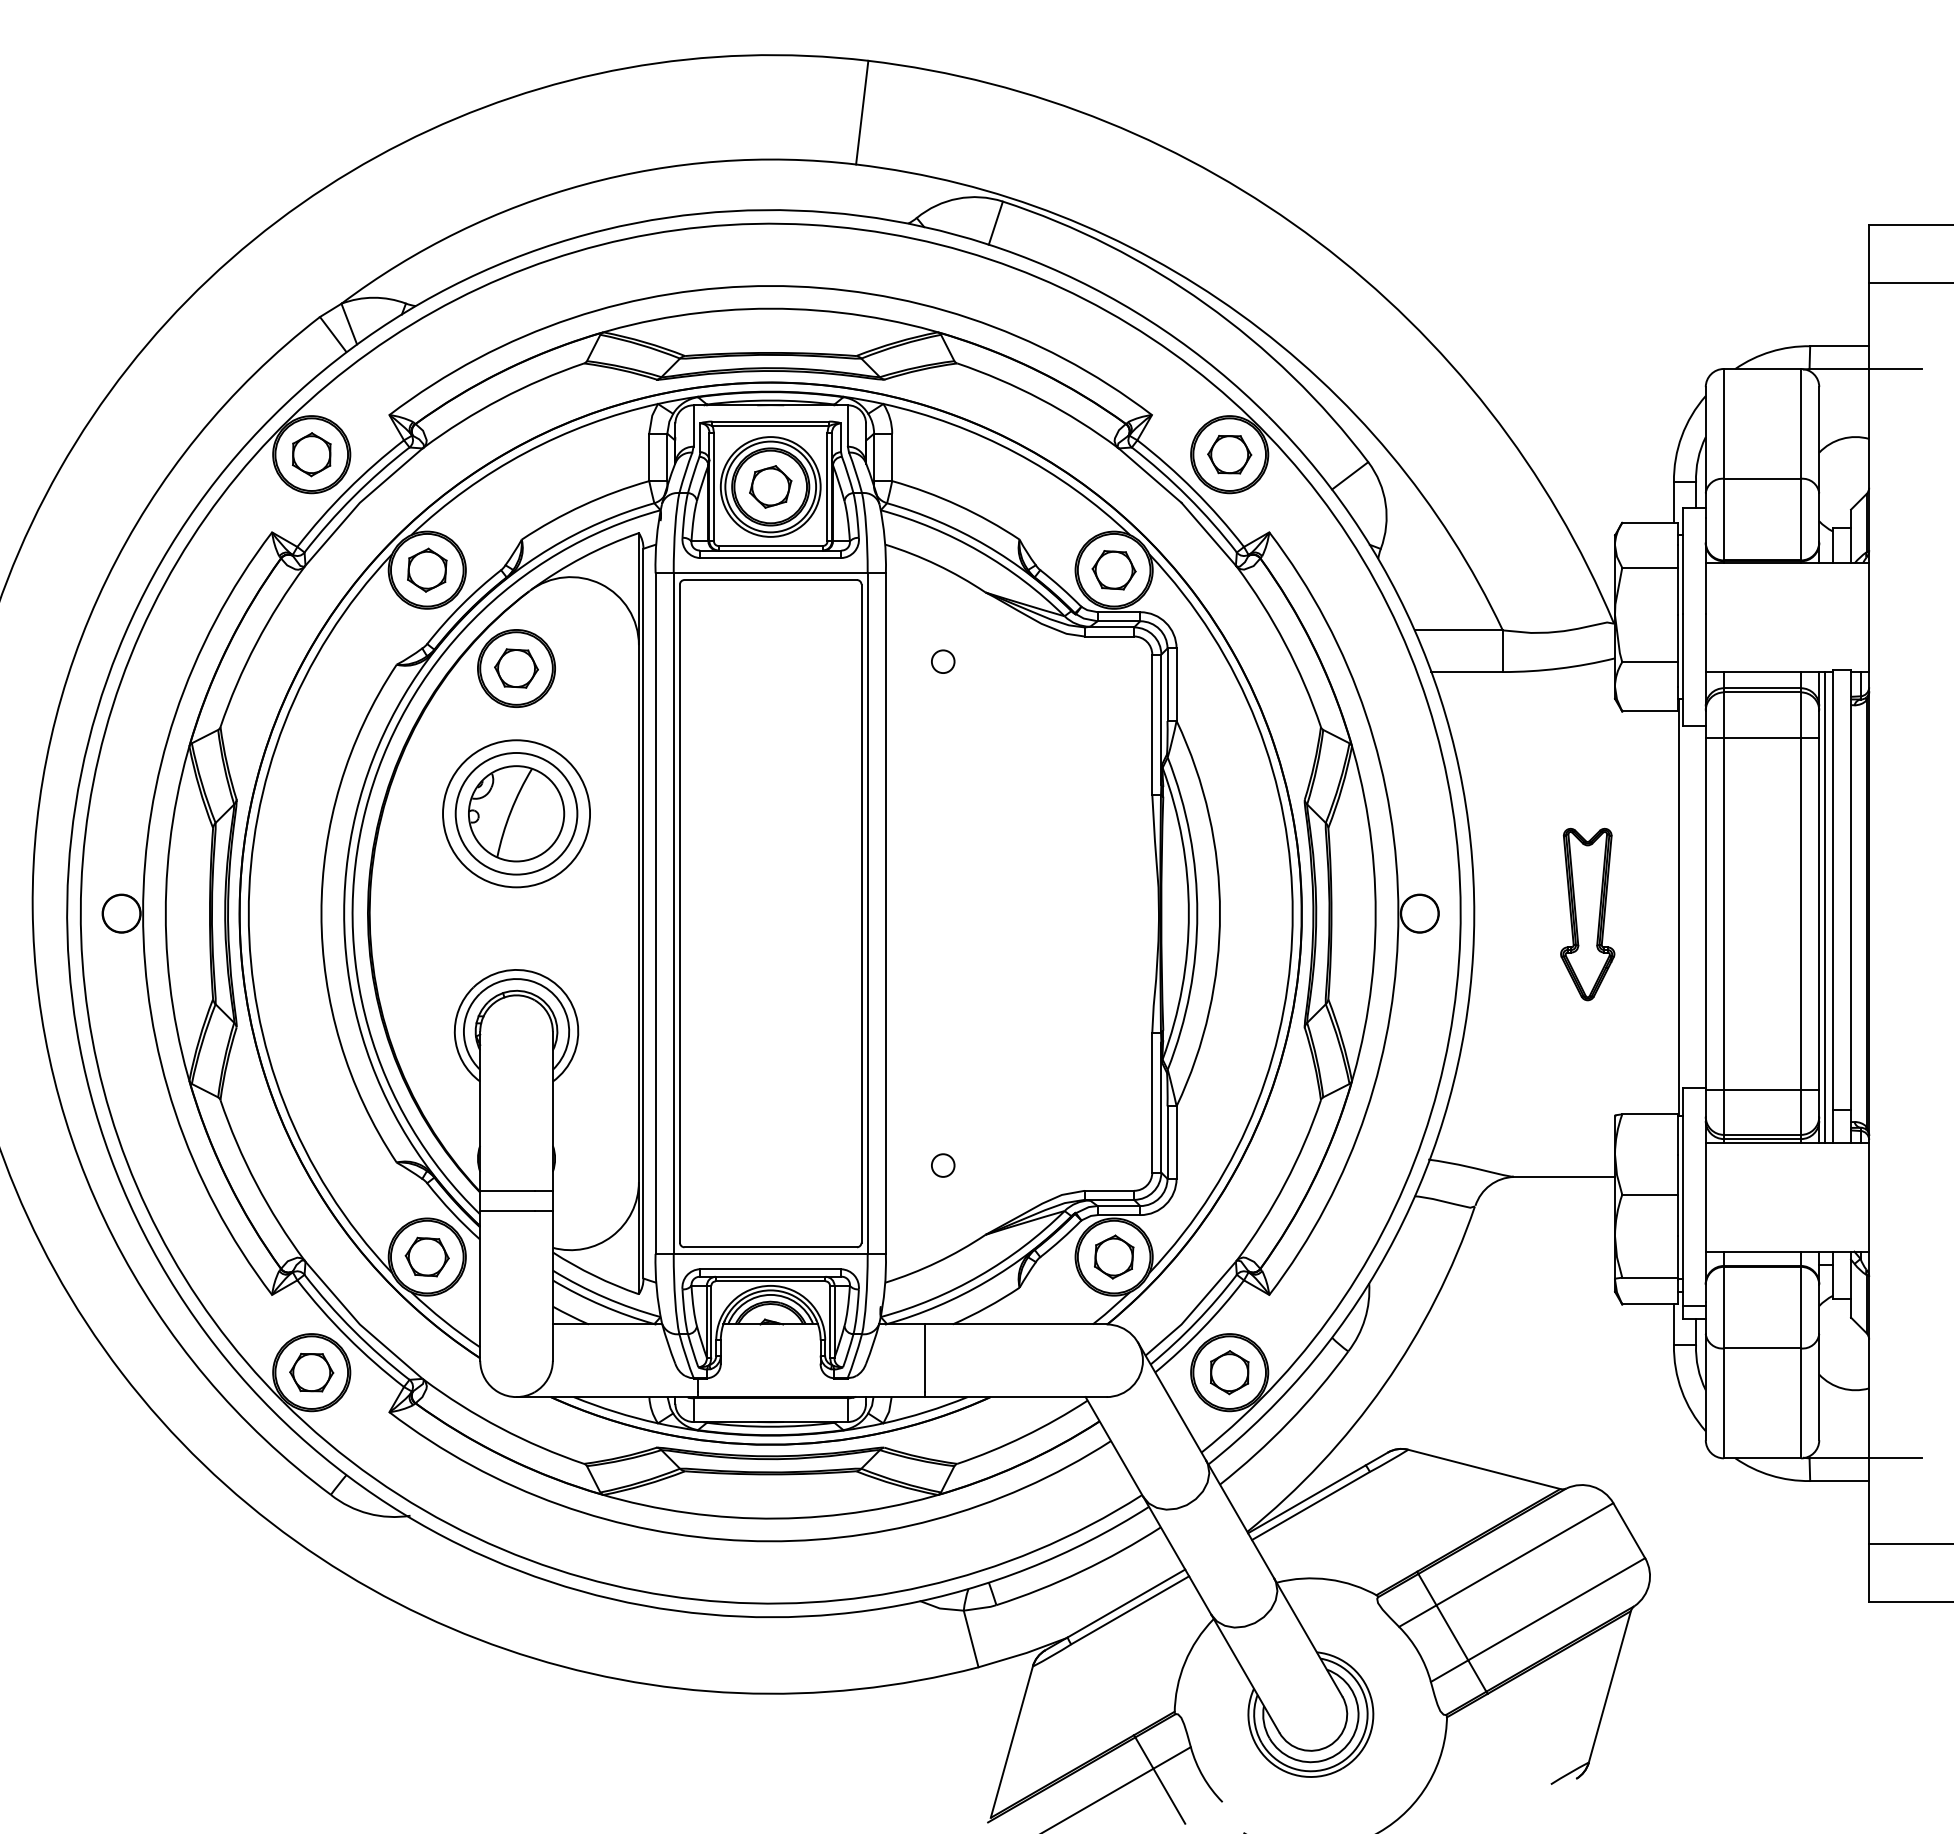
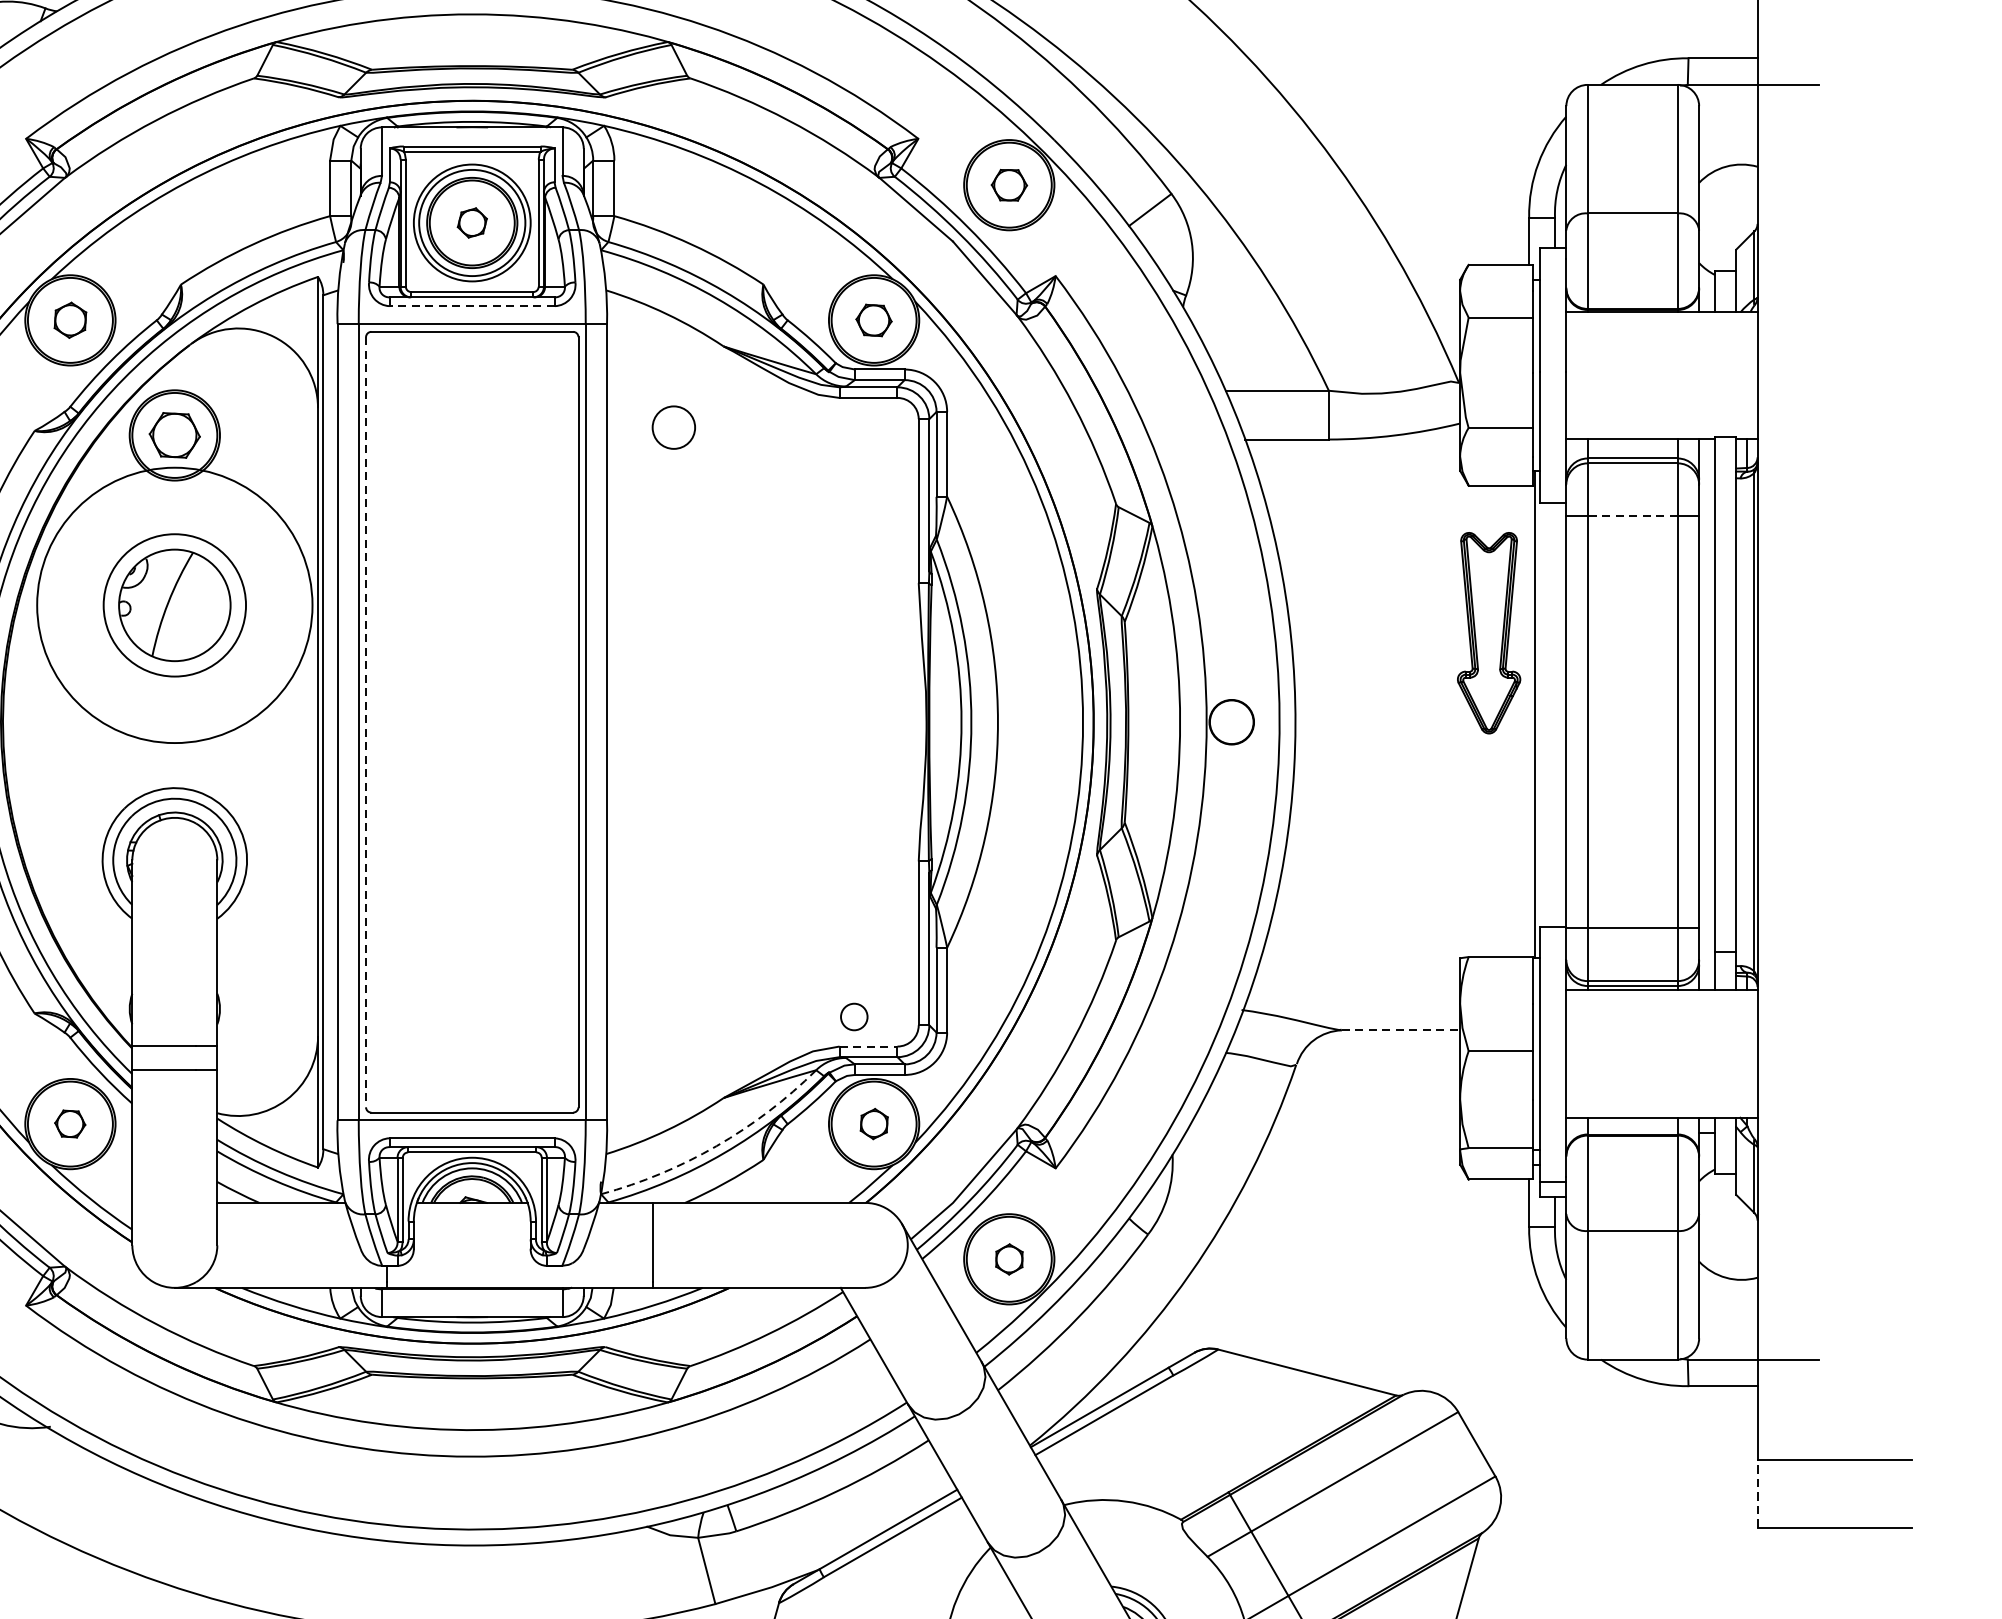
part: (1229, 454) -> (1009, 184), size x0.7
part: (770, 486) -> (471, 222), size x0.6
line: (770, 558) -> (471, 306), solid -> dashed
part: (427, 569) -> (70, 319), size x0.7
part: (1113, 570) -> (873, 320), size x0.7
circle: (943, 661) -> (674, 427), size x1.6
line: (1762, 737) -> (1632, 516), solid -> dashed
circle: (516, 813) -> (174, 605), size x1.6
line: (1824, 906) -> (1705, 713), removed
line: (679, 914) -> (365, 723), solid -> dashed
part: (1587, 914) -> (1488, 633), moved
circle: (943, 1165) -> (854, 1016), moved
line: (1564, 1176) -> (1401, 1029), solid -> dashed
line: (1109, 1190) -> (868, 1046), solid -> dashed
part: (426, 1256) -> (69, 1123), size x0.6
part: (1114, 1256) -> (874, 1123), size x0.6
arc: (979, 1275) -> (716, 1145), solid -> dashed
part: (1229, 1372) -> (1009, 1259), size x0.6
line: (1869, 1573) -> (1757, 1494), solid -> dashed

